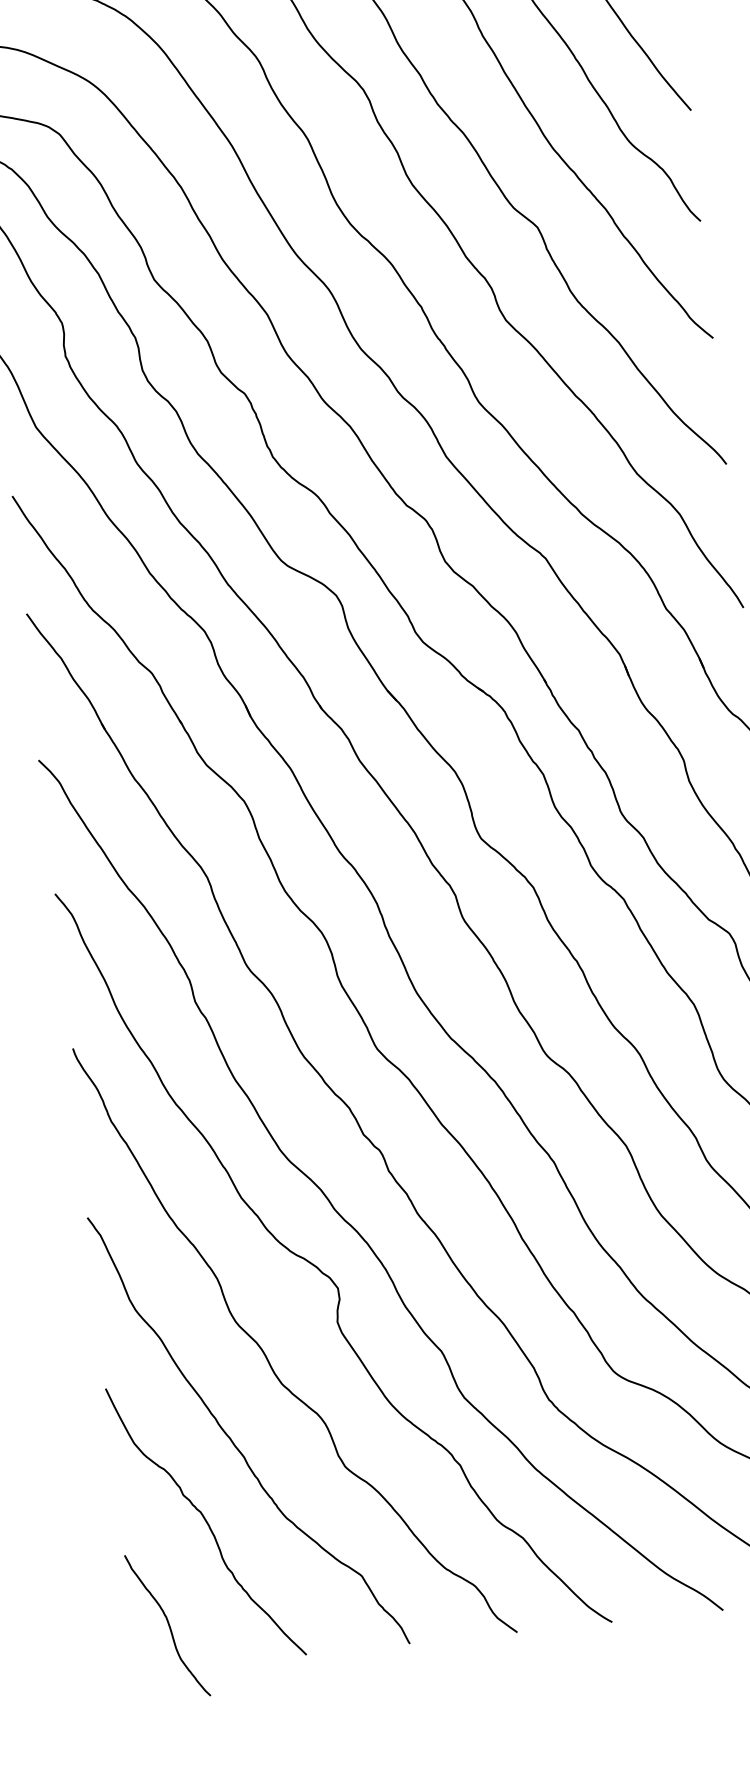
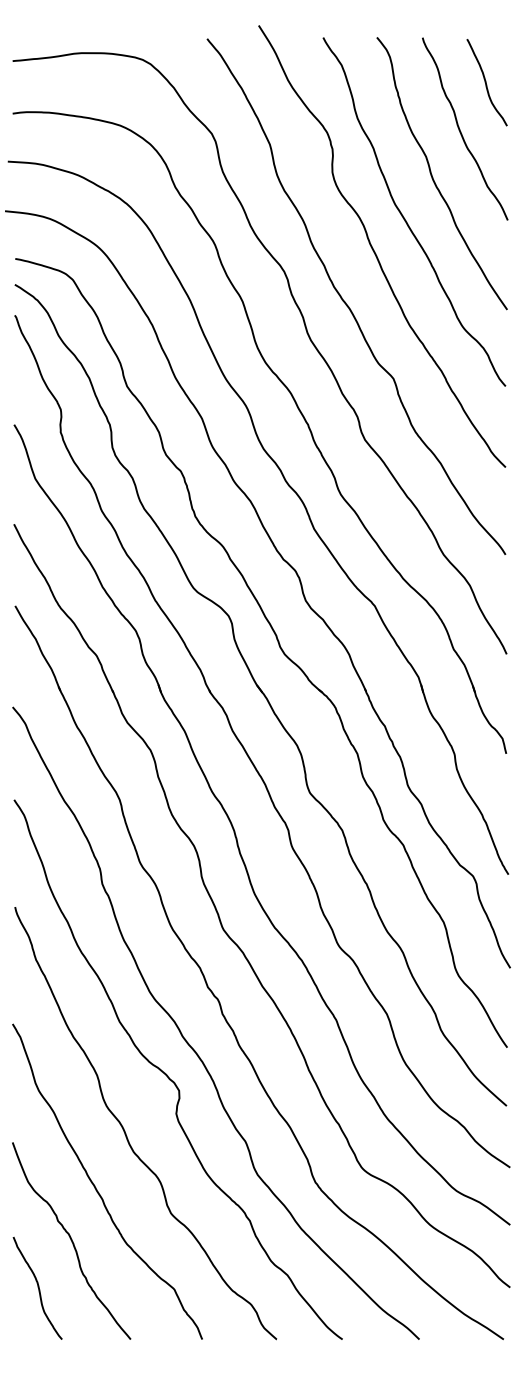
curve: (167, 1624) -> (37, 1287), moved

